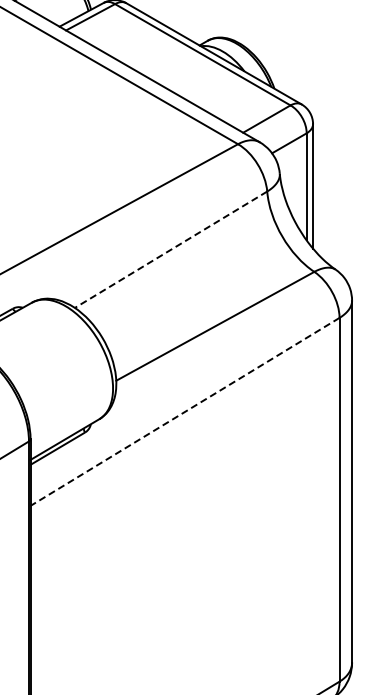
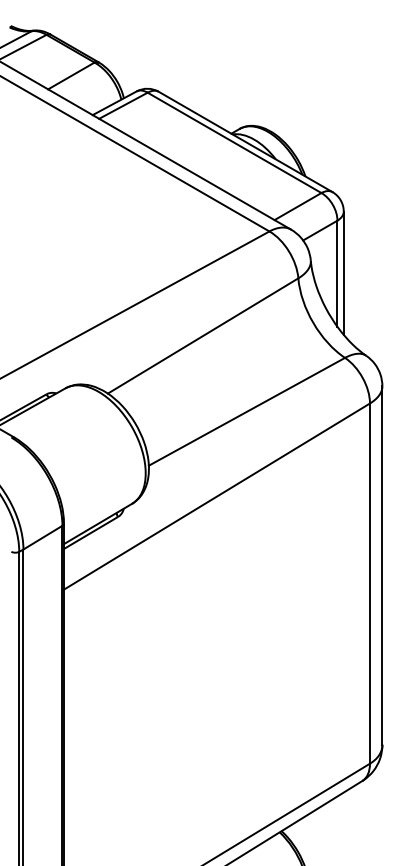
line: (170, 250) -> (202, 336), dashed -> solid
line: (184, 411) -> (216, 496), dashed -> solid

